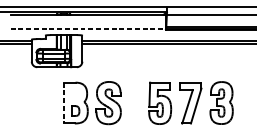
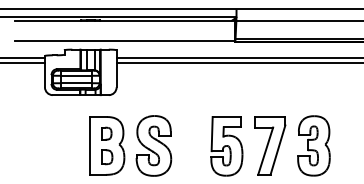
line: (88, 29) -> (125, 41), dashed -> solid
part: (75, 94) -> (106, 133), added
line: (63, 102) -> (90, 145), dashed -> solid

